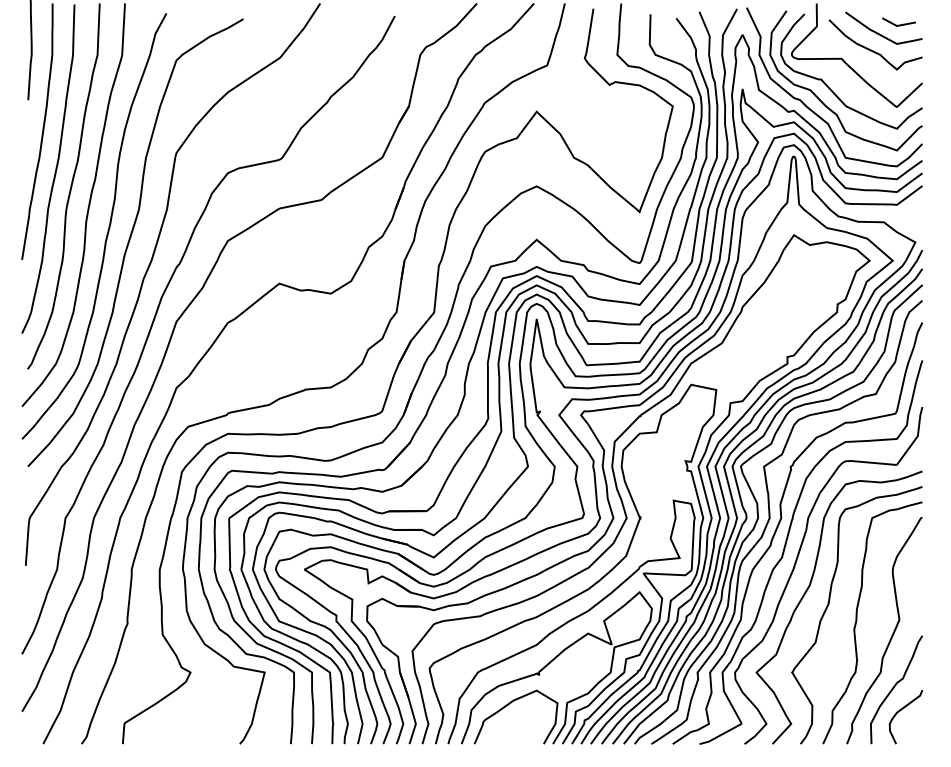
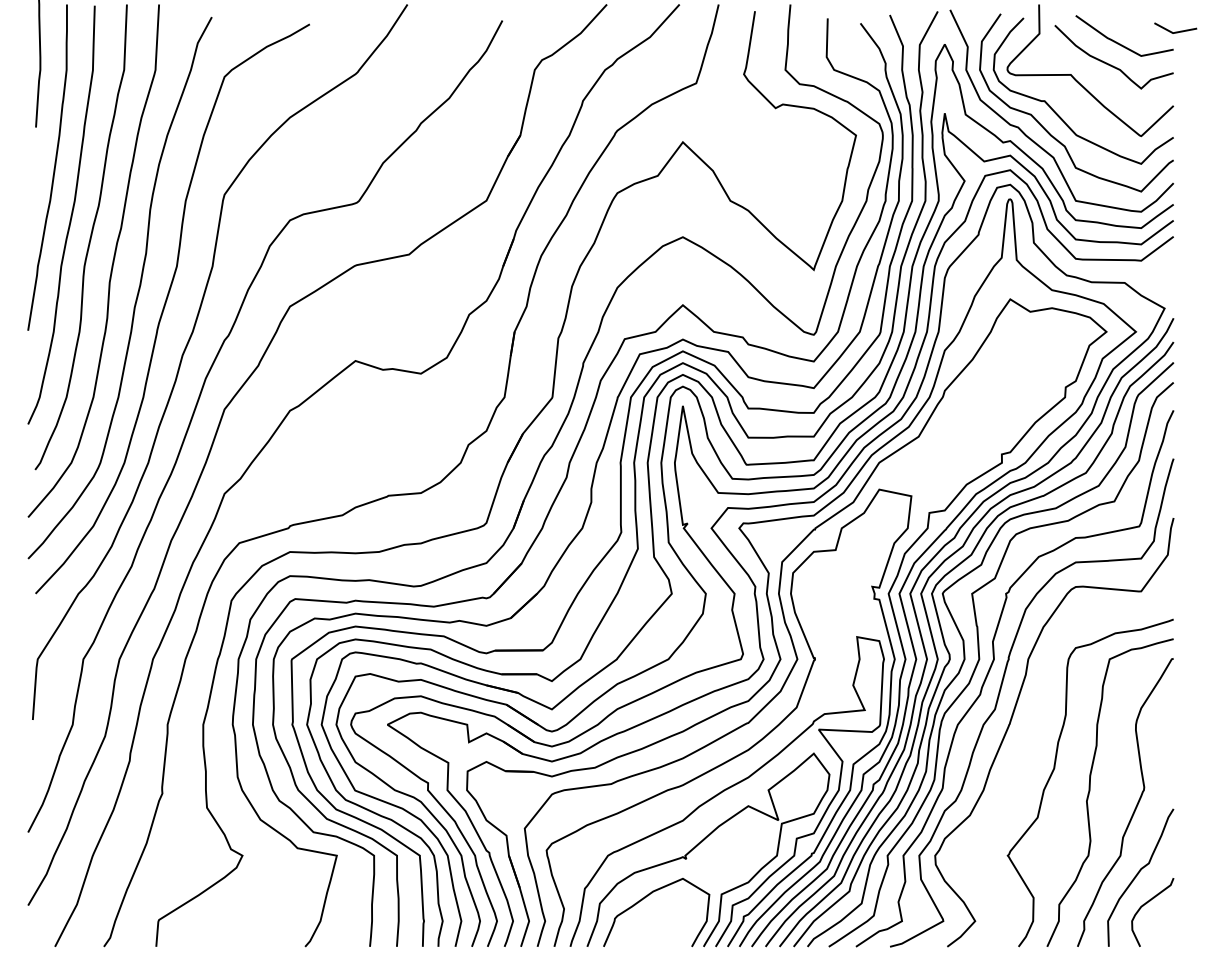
line: (898, 24) -> (1174, 31), moved
curve: (807, 591) -> (1027, 752), removed

